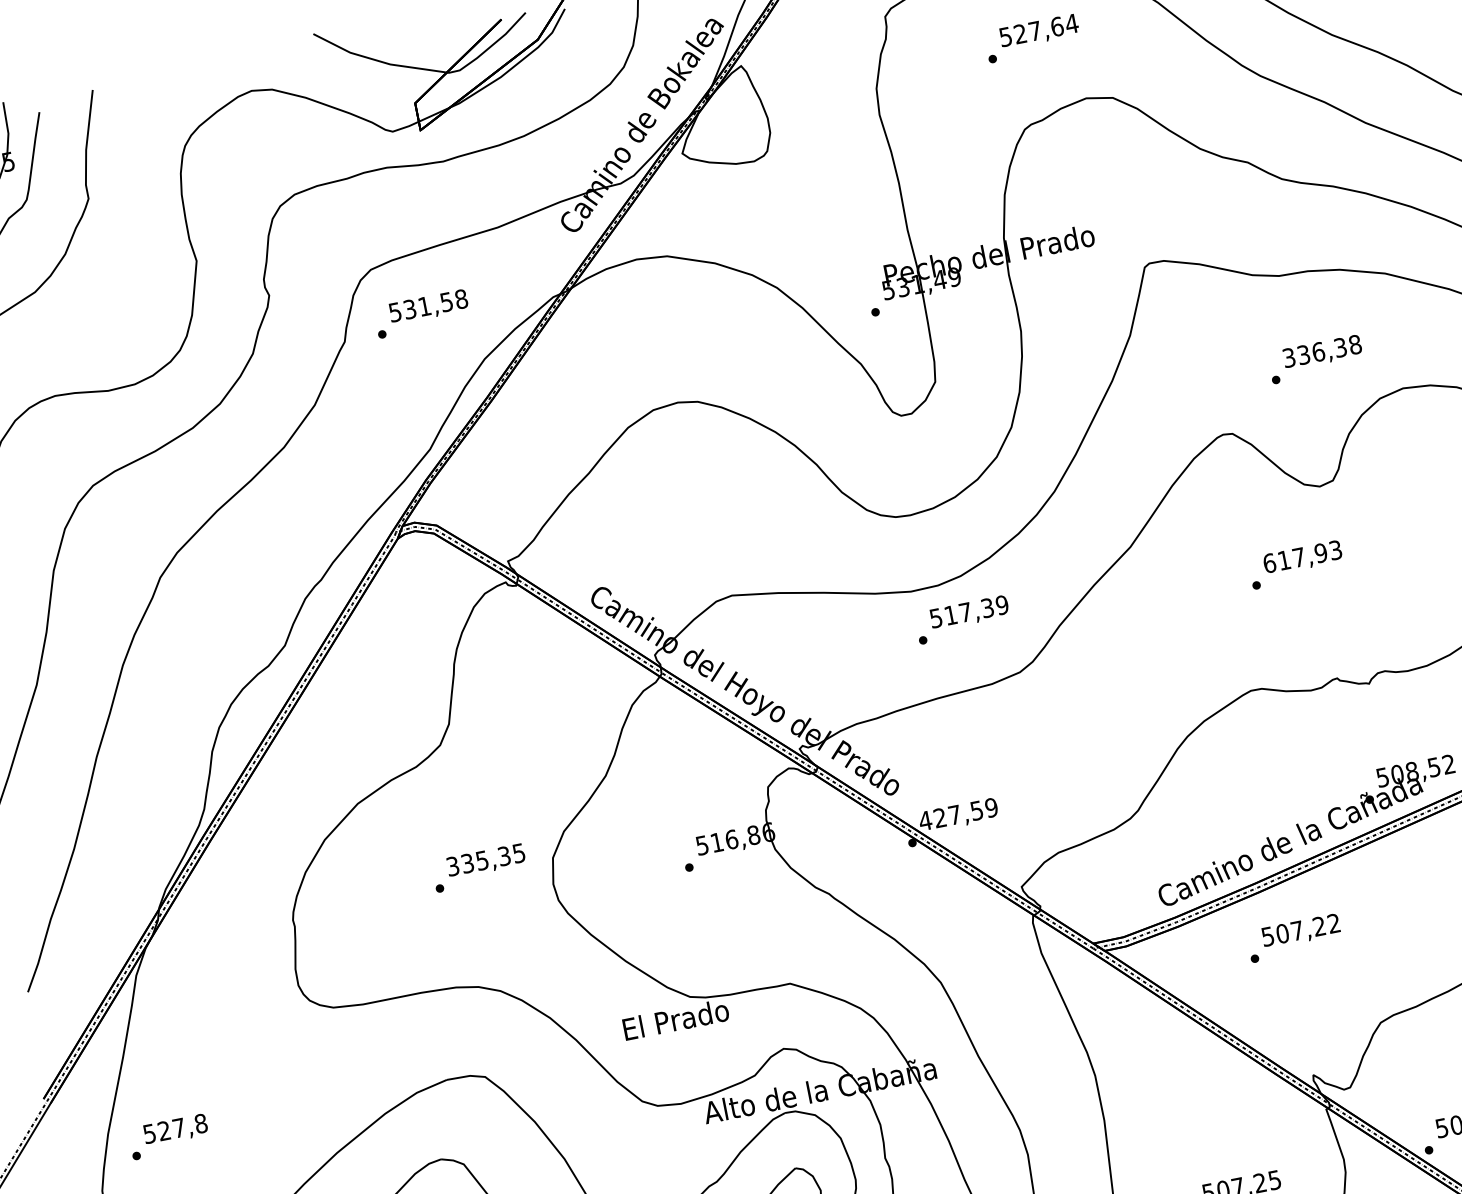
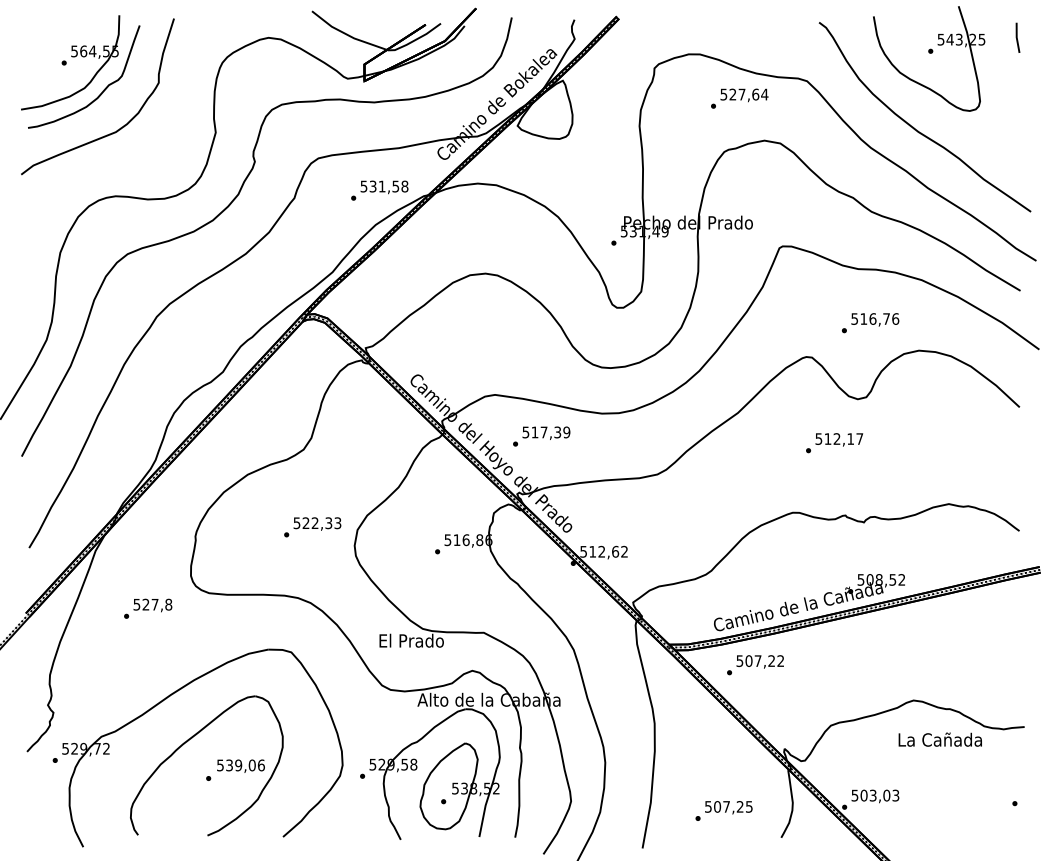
text: (421, 313) -> (379, 190), moved
text: (1322, 350) -> (875, 318), 336,38 -> 516,76
text: (1302, 555) -> (839, 438), 617,93 -> 512,17
text: (962, 619) -> (541, 436), moved
text: (957, 814) -> (603, 551), 427,59 -> 512,62
text: (486, 860) -> (317, 523), 335,35 -> 522,33
text: (1294, 938) -> (755, 665), moved
text: (169, 1136) -> (148, 608), moved

